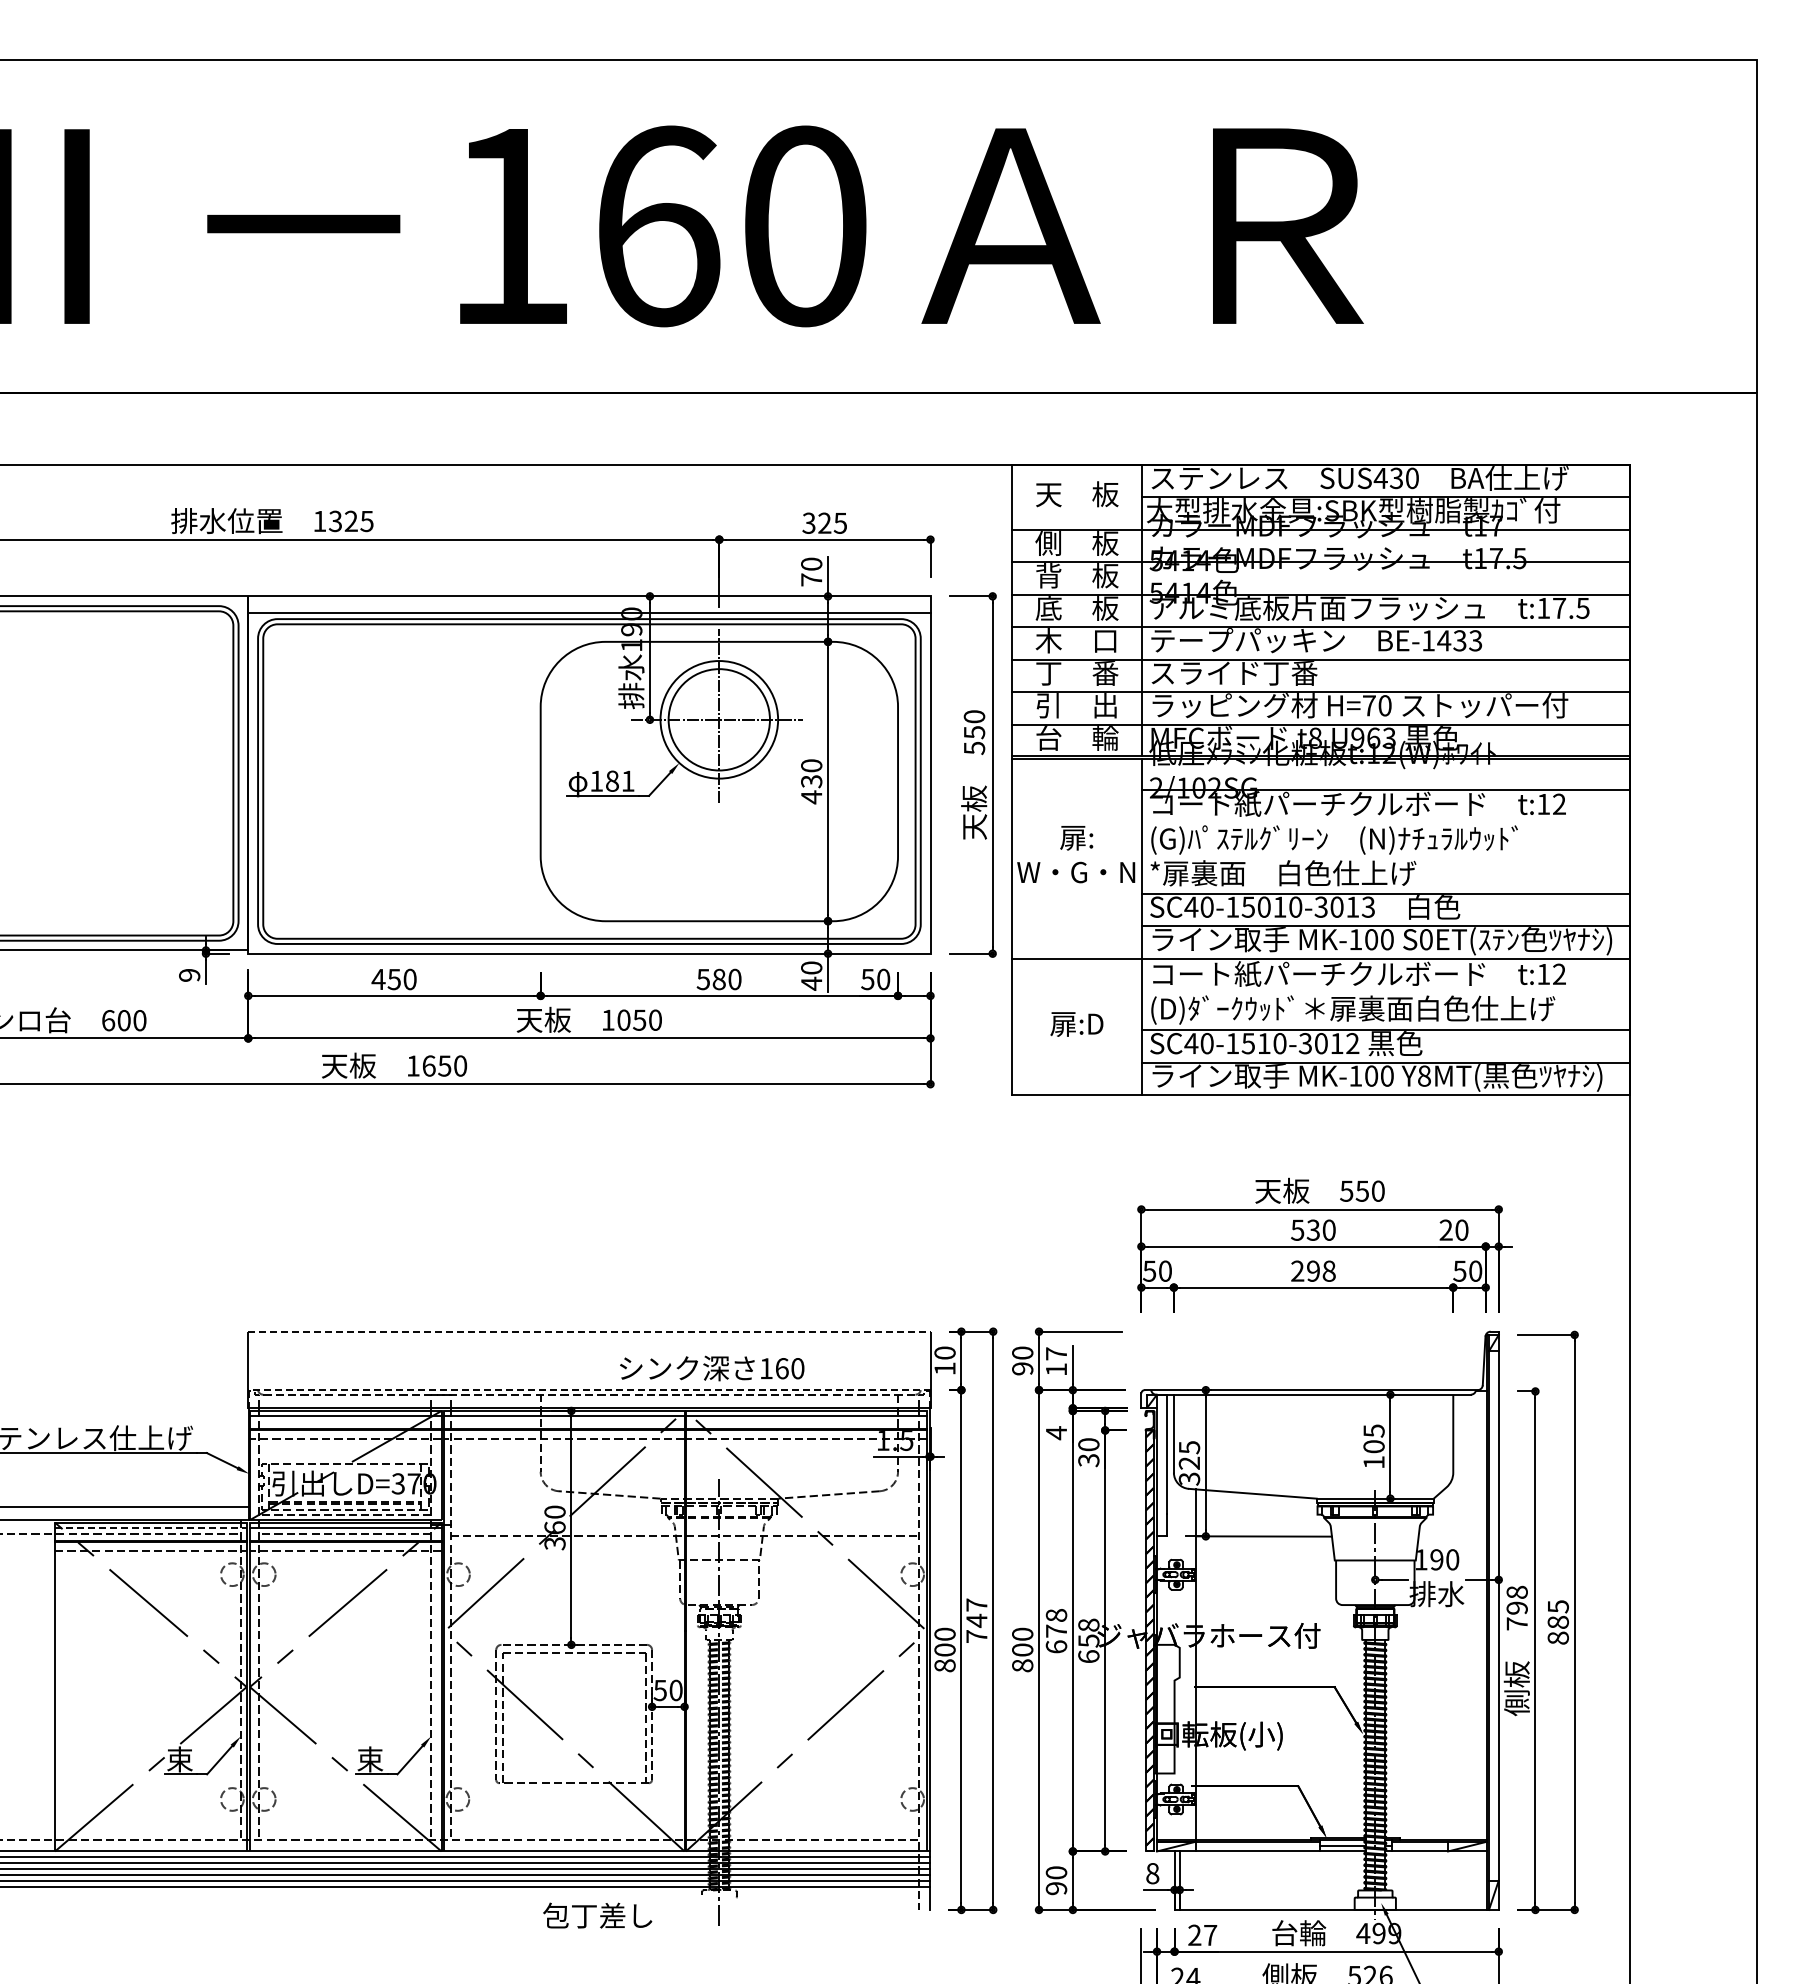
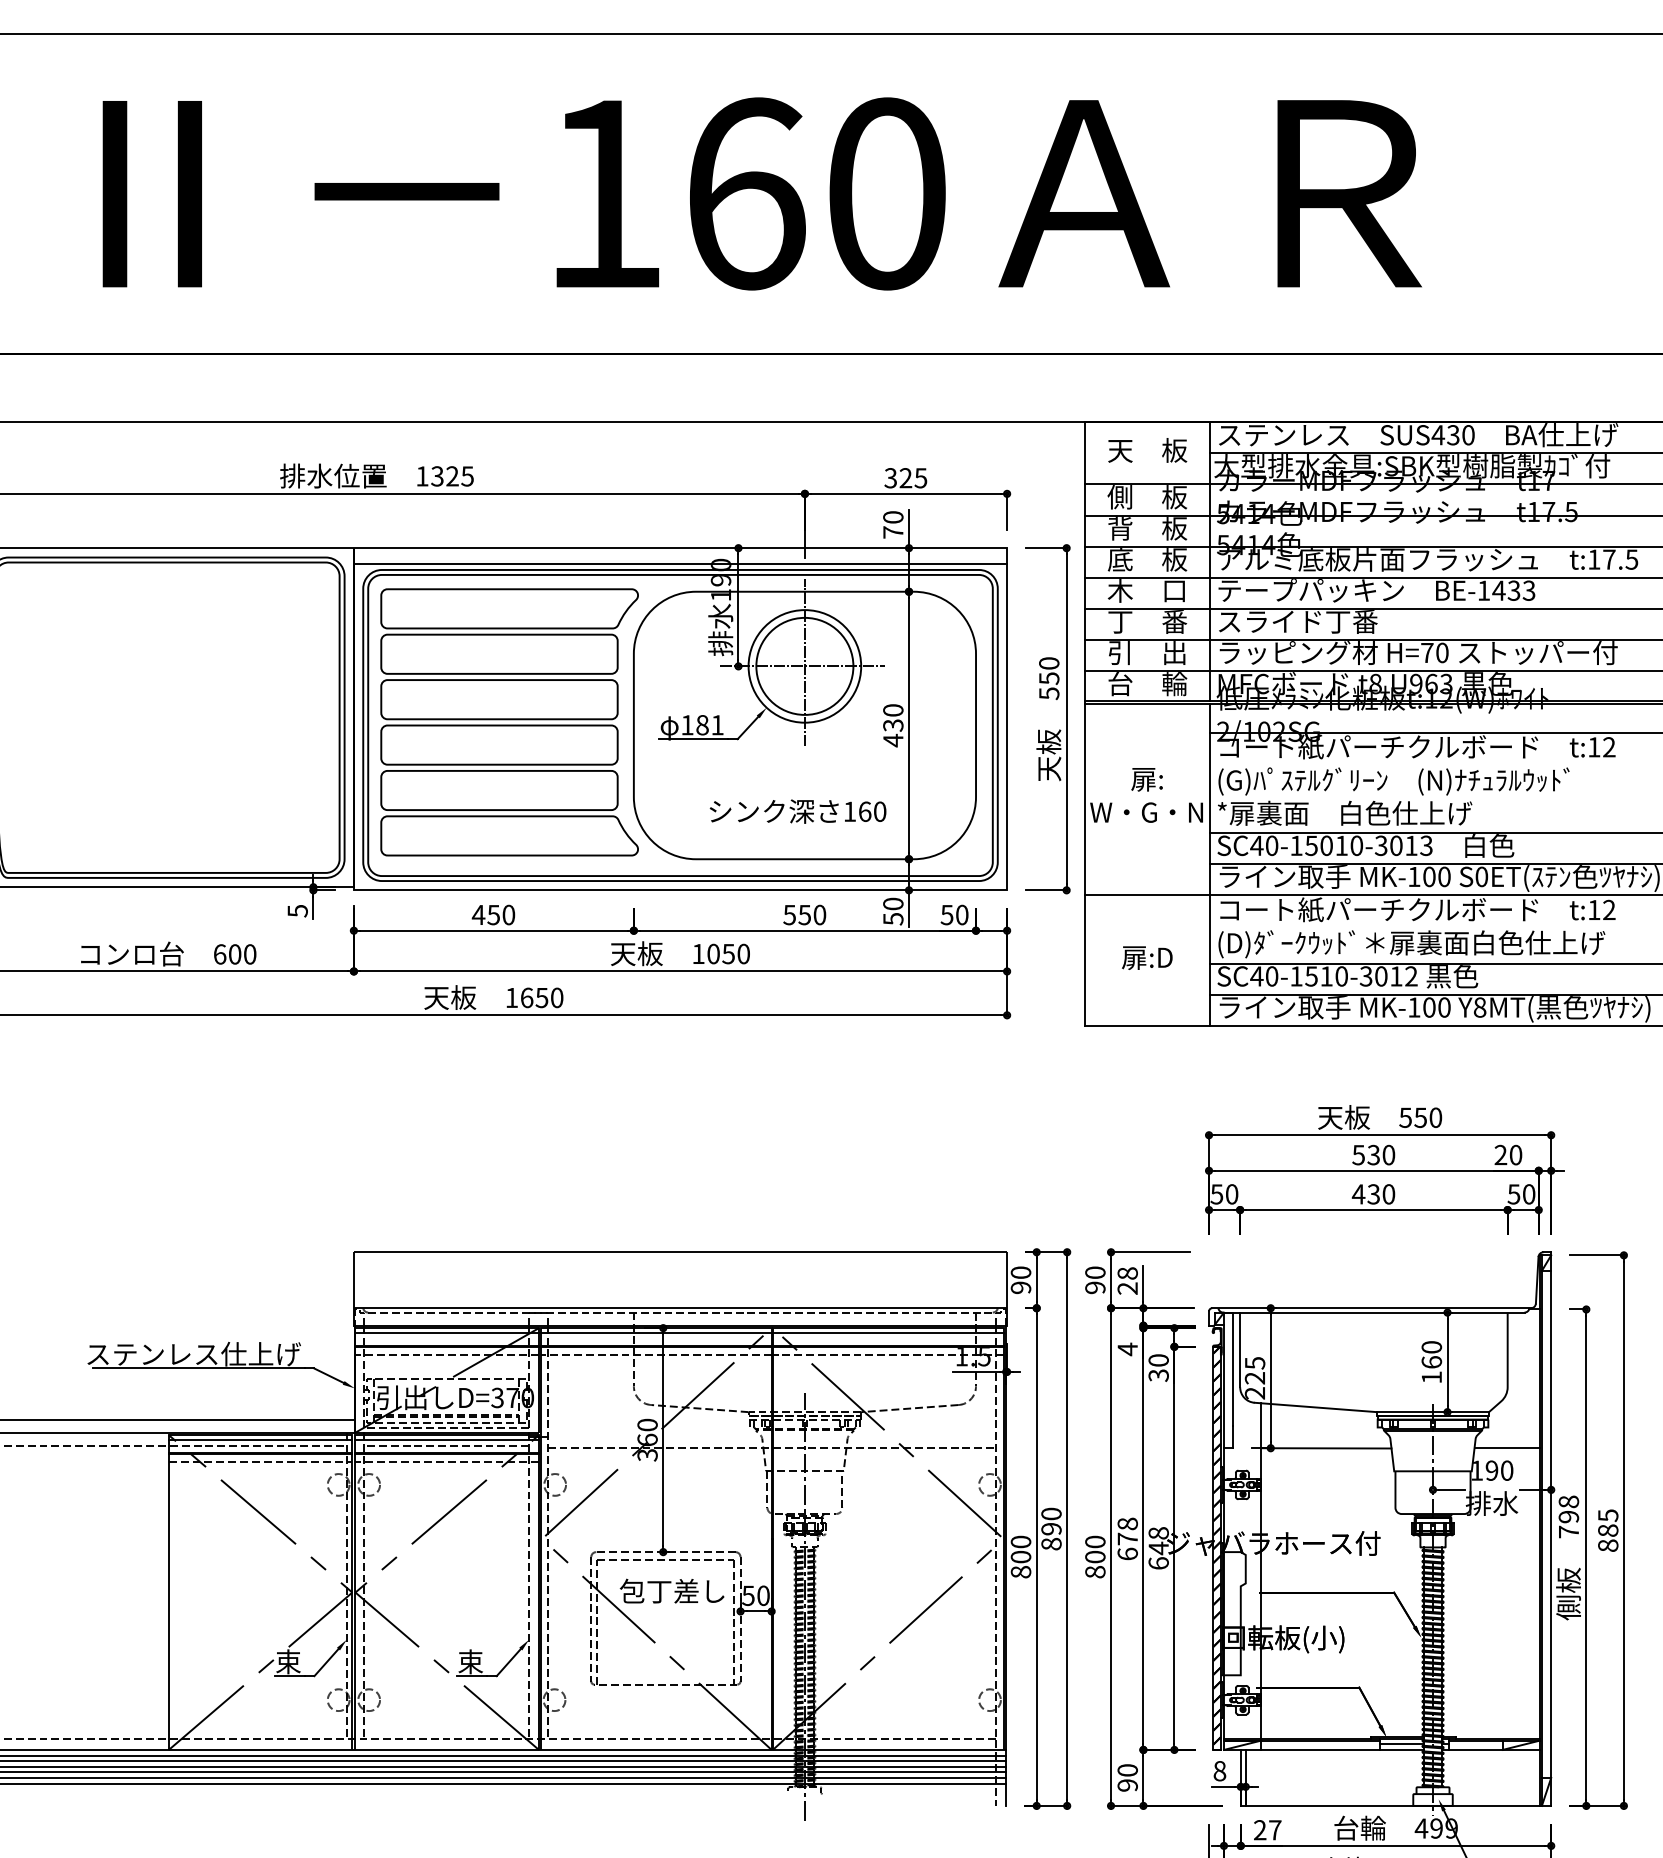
part: (410, 778) -> (509, 722), added
text: (189, 975) -> (297, 911), 9 -> 5
text: (718, 979) -> (804, 915), 580 -> 550
text: (811, 983) -> (893, 918), 40 -> 50
text: (1312, 1270) -> (1372, 1193), 298 -> 430
line: (589, 1331) -> (680, 1252), dashed -> solid
text: (1056, 1361) -> (1127, 1280), 17 -> 28
text: (712, 1368) -> (798, 811), moved
text: (944, 1368) -> (1020, 1287), 10 -> 90
line: (588, 1390) -> (679, 1308), dashed -> solid
text: (1373, 1438) -> (1431, 1354), 105 -> 160
text: (1189, 1478) -> (1255, 1392), 325 -> 225
line: (150, 1527) -> (260, 1439), dashed -> solid
line: (1452, 1536) -> (1506, 1448), added
text: (976, 1620) -> (1051, 1528), 747 -> 890
text: (1088, 1641) -> (1158, 1548), 658 -> 648
text: (597, 1915) -> (671, 1591), moved

